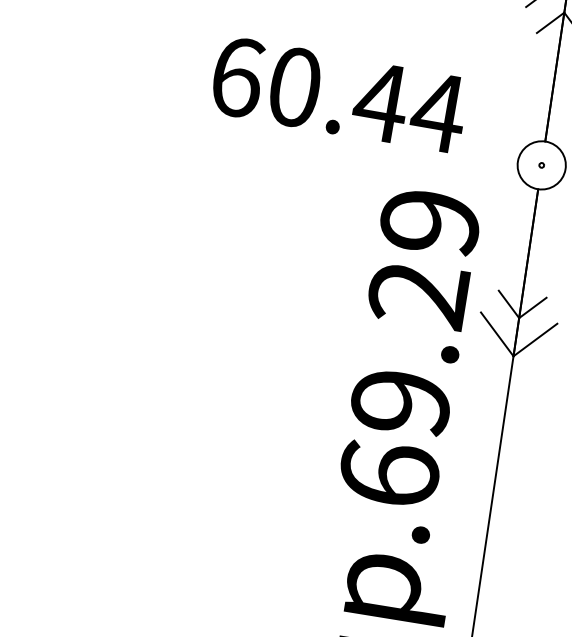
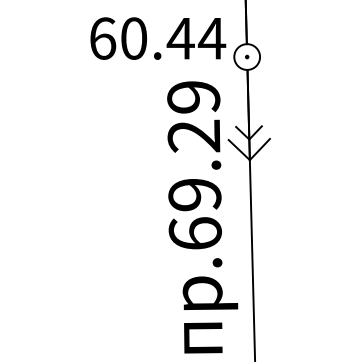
text: (339, 94) -> (158, 38), moved

